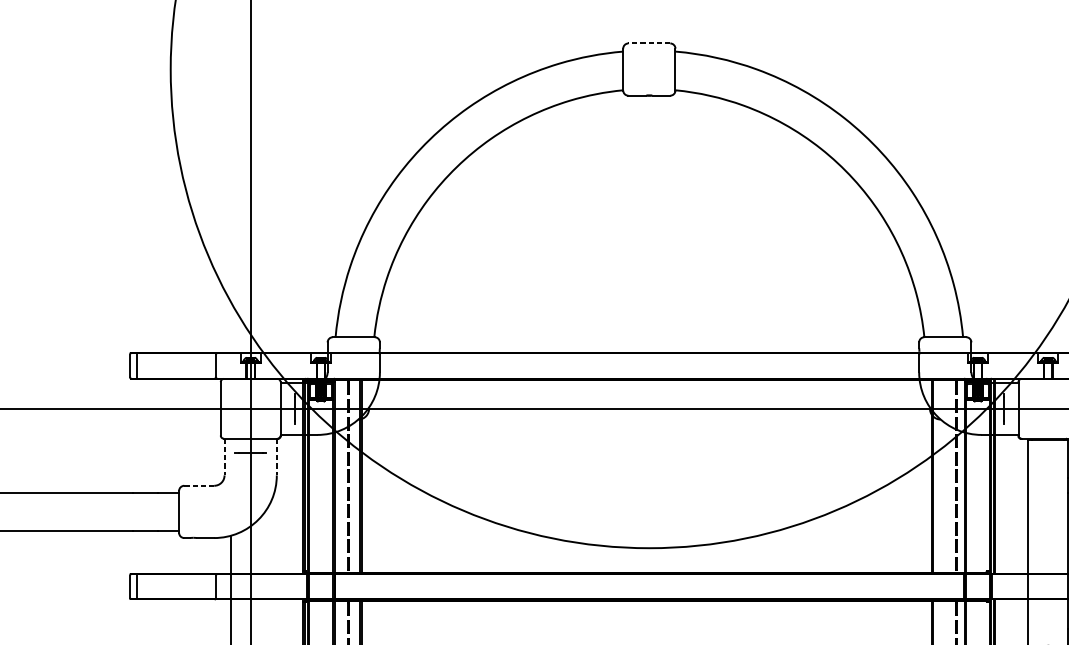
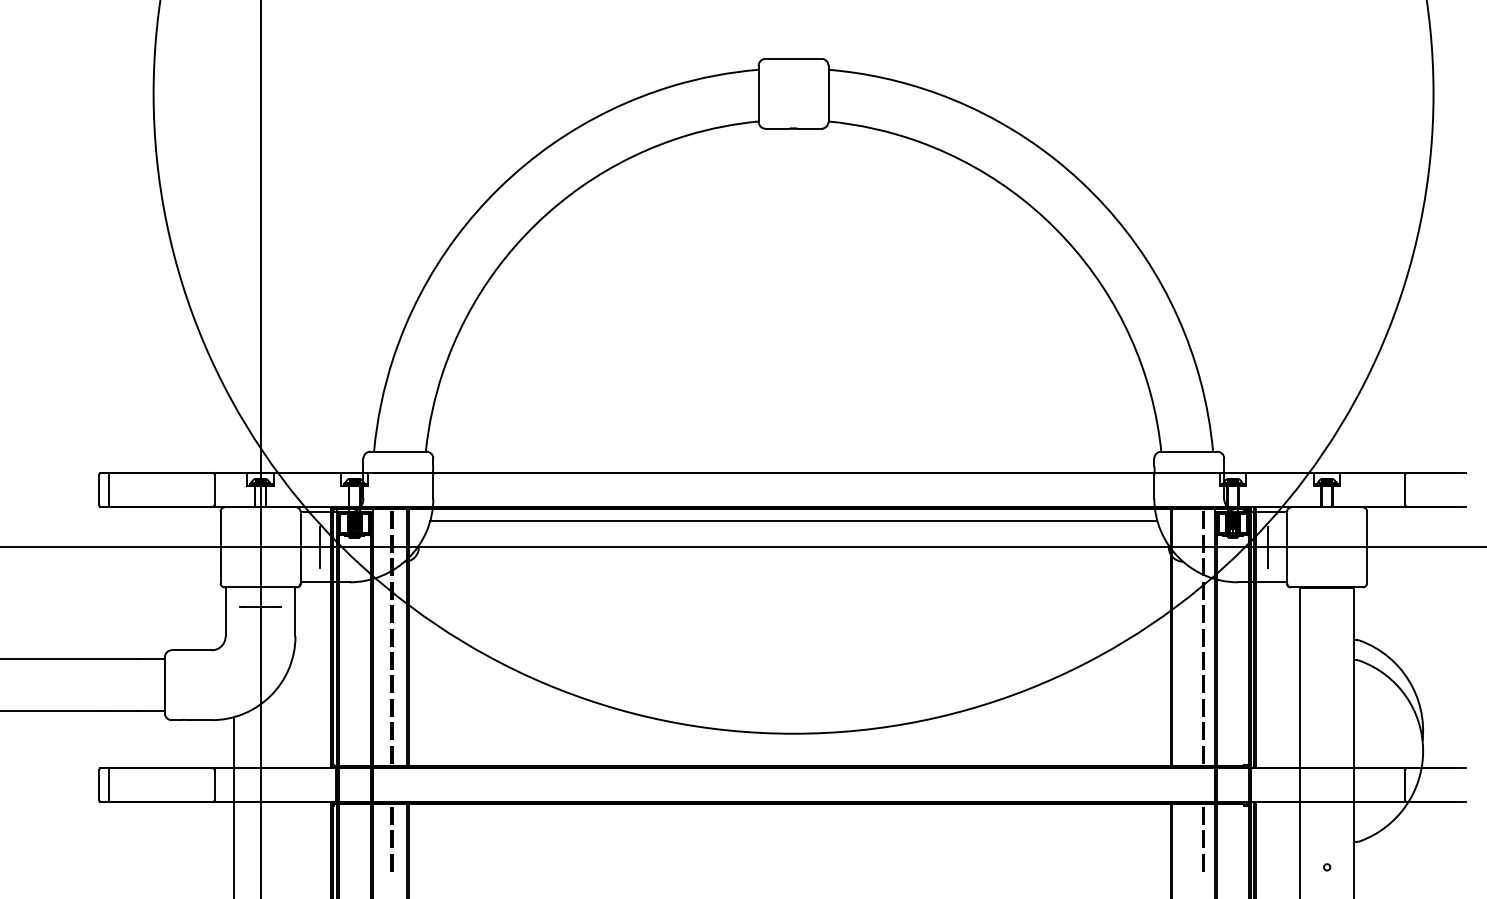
line: (649, 43) -> (793, 58), dashed -> solid
line: (649, 388) -> (793, 520), added
line: (224, 456) -> (225, 611), dashed -> solid
line: (276, 456) -> (295, 611), dashed -> solid
line: (199, 485) -> (191, 650), dashed -> solid

